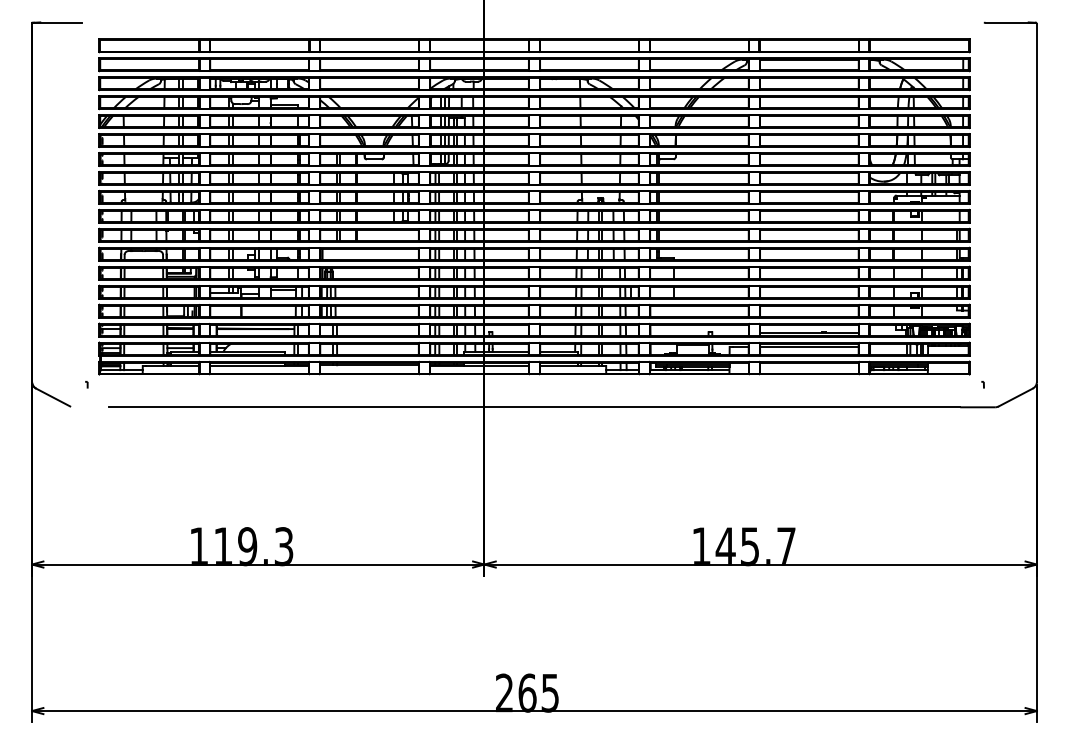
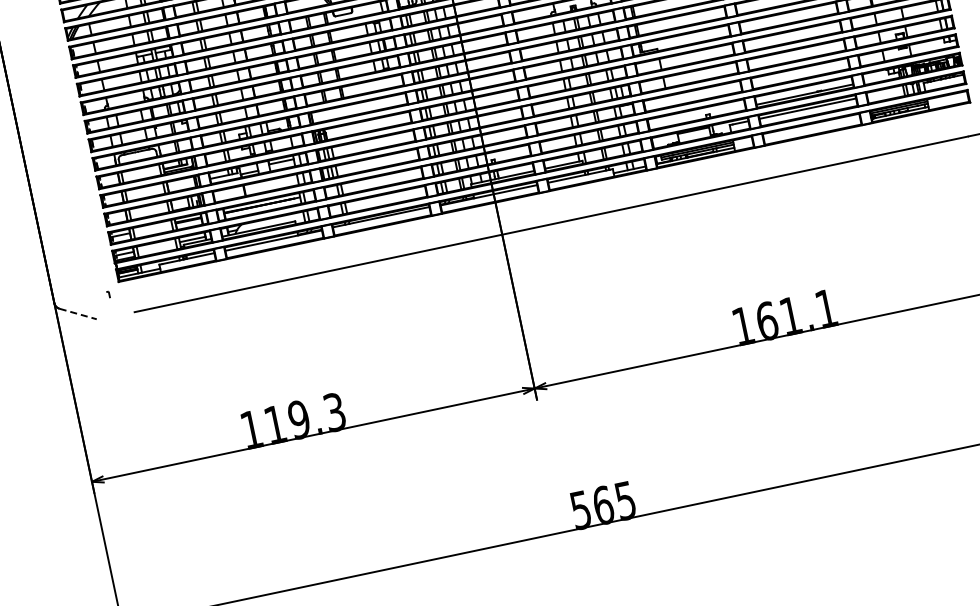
line: (53, 397) -> (78, 313), solid -> dashed
text: (755, 546) -> (796, 315), 145.7 -> 161.1
text: (504, 692) -> (580, 509), 265 -> 565

